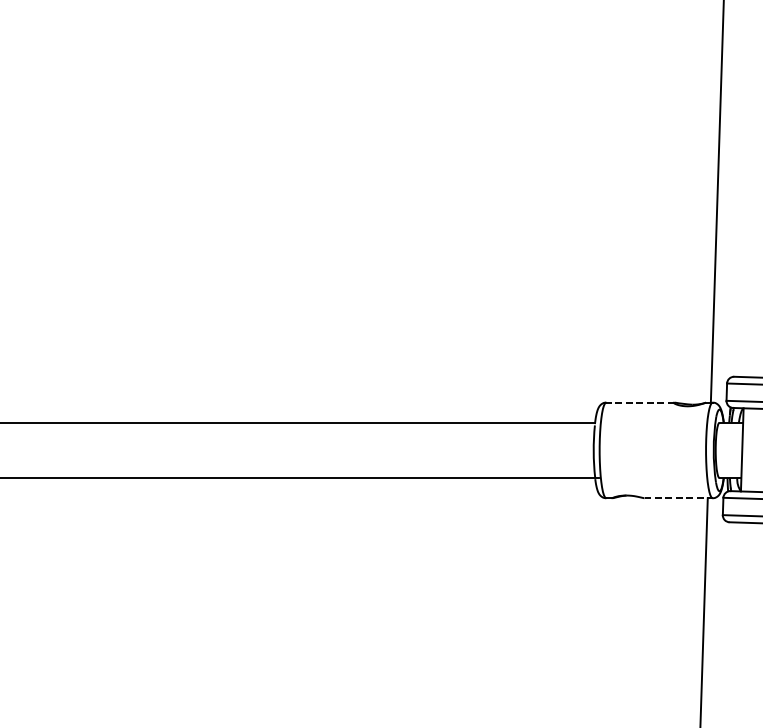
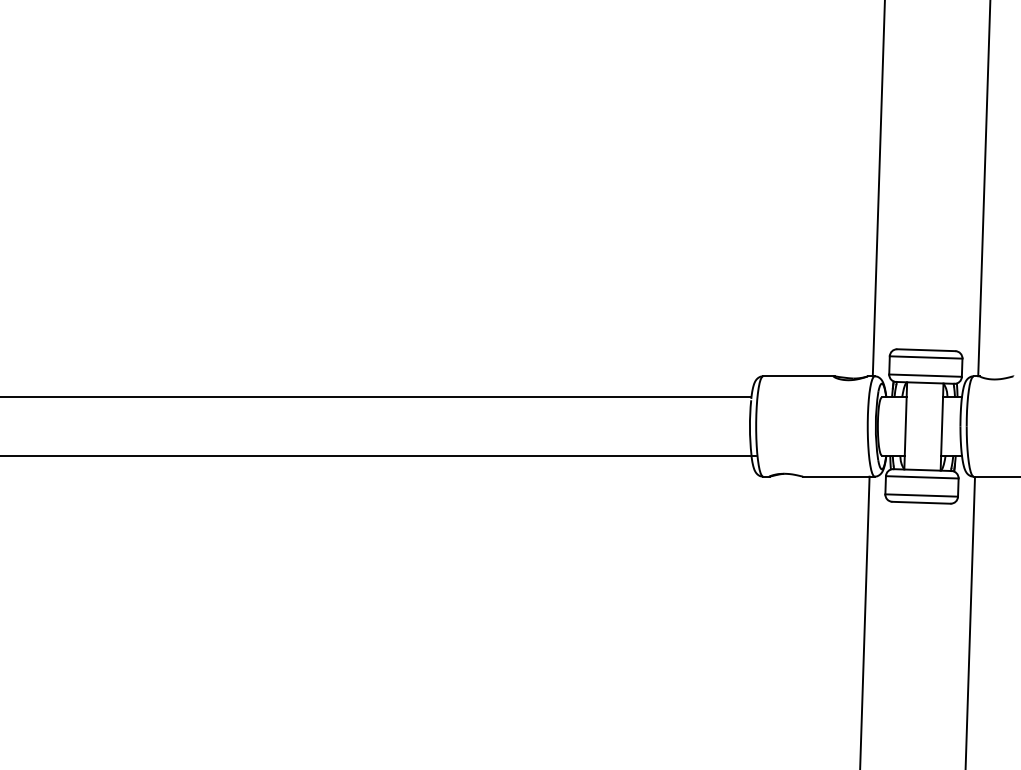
line: (640, 402) -> (798, 376), dashed -> solid
line: (678, 498) -> (838, 476), dashed -> solid

